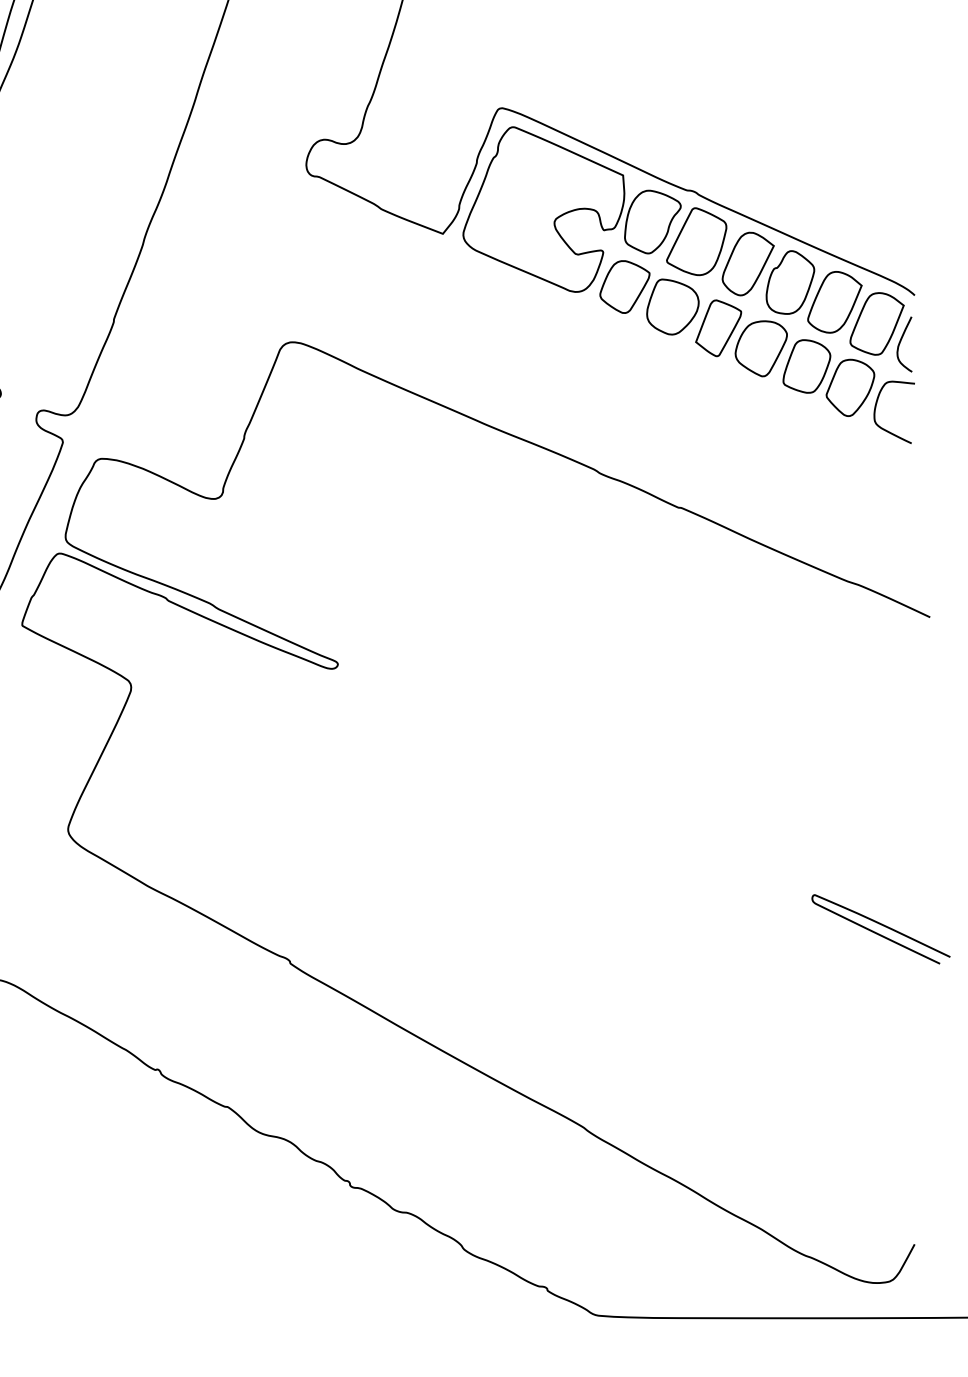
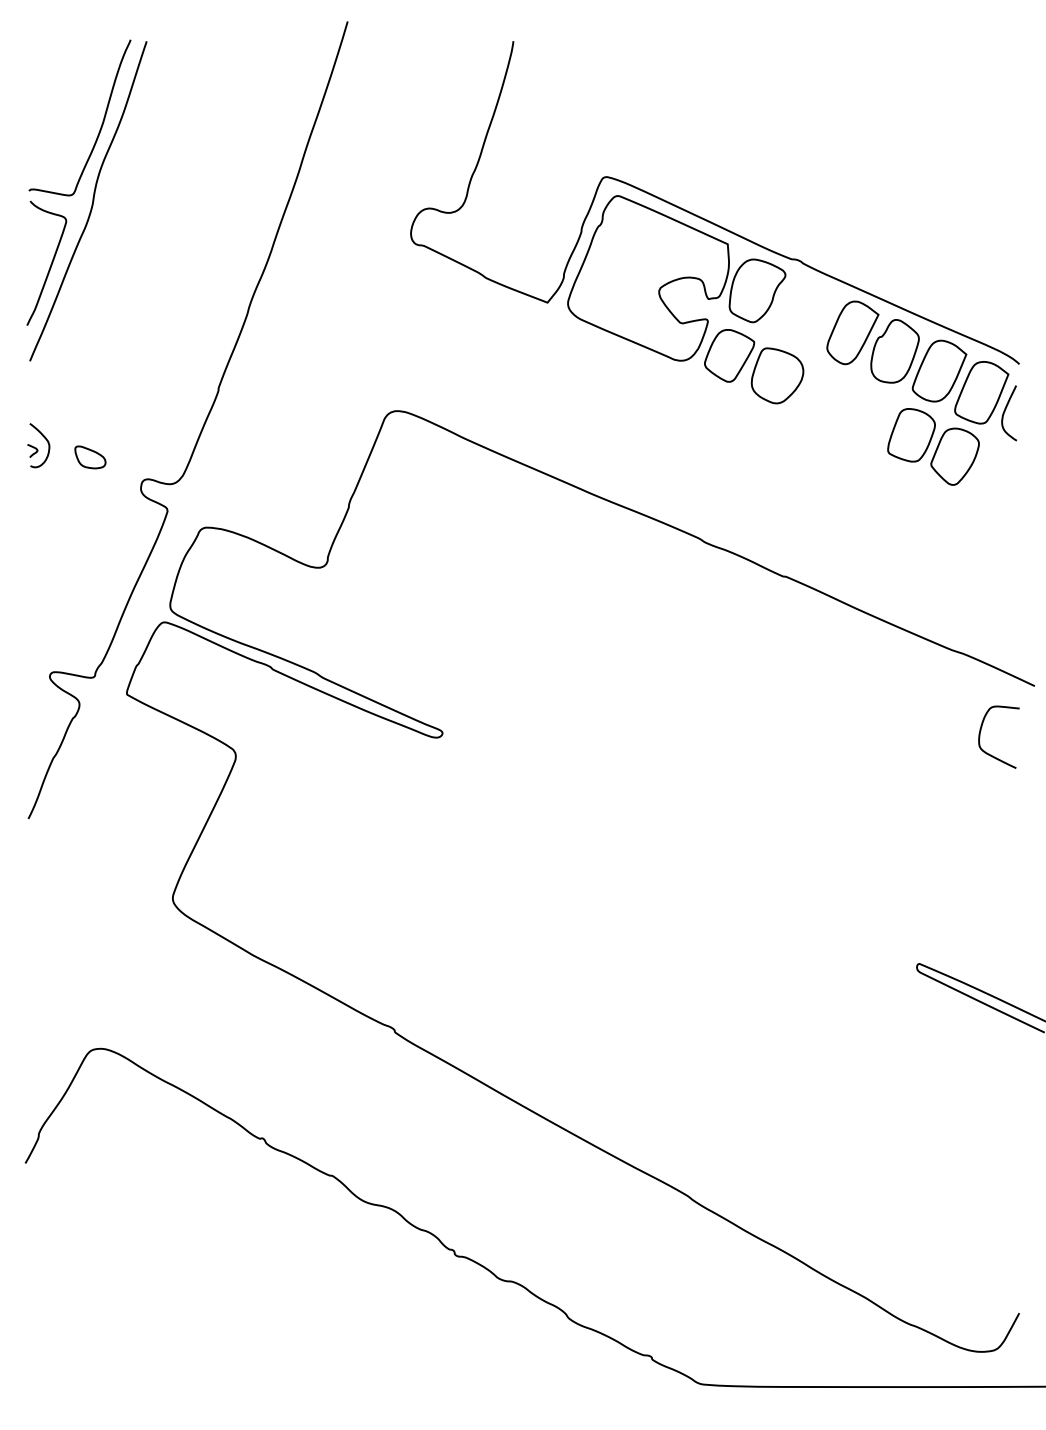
part: (695, 241) -> (800, 310), removed
part: (740, 337) -> (845, 406), removed
curve: (876, 406) -> (981, 731), moved

